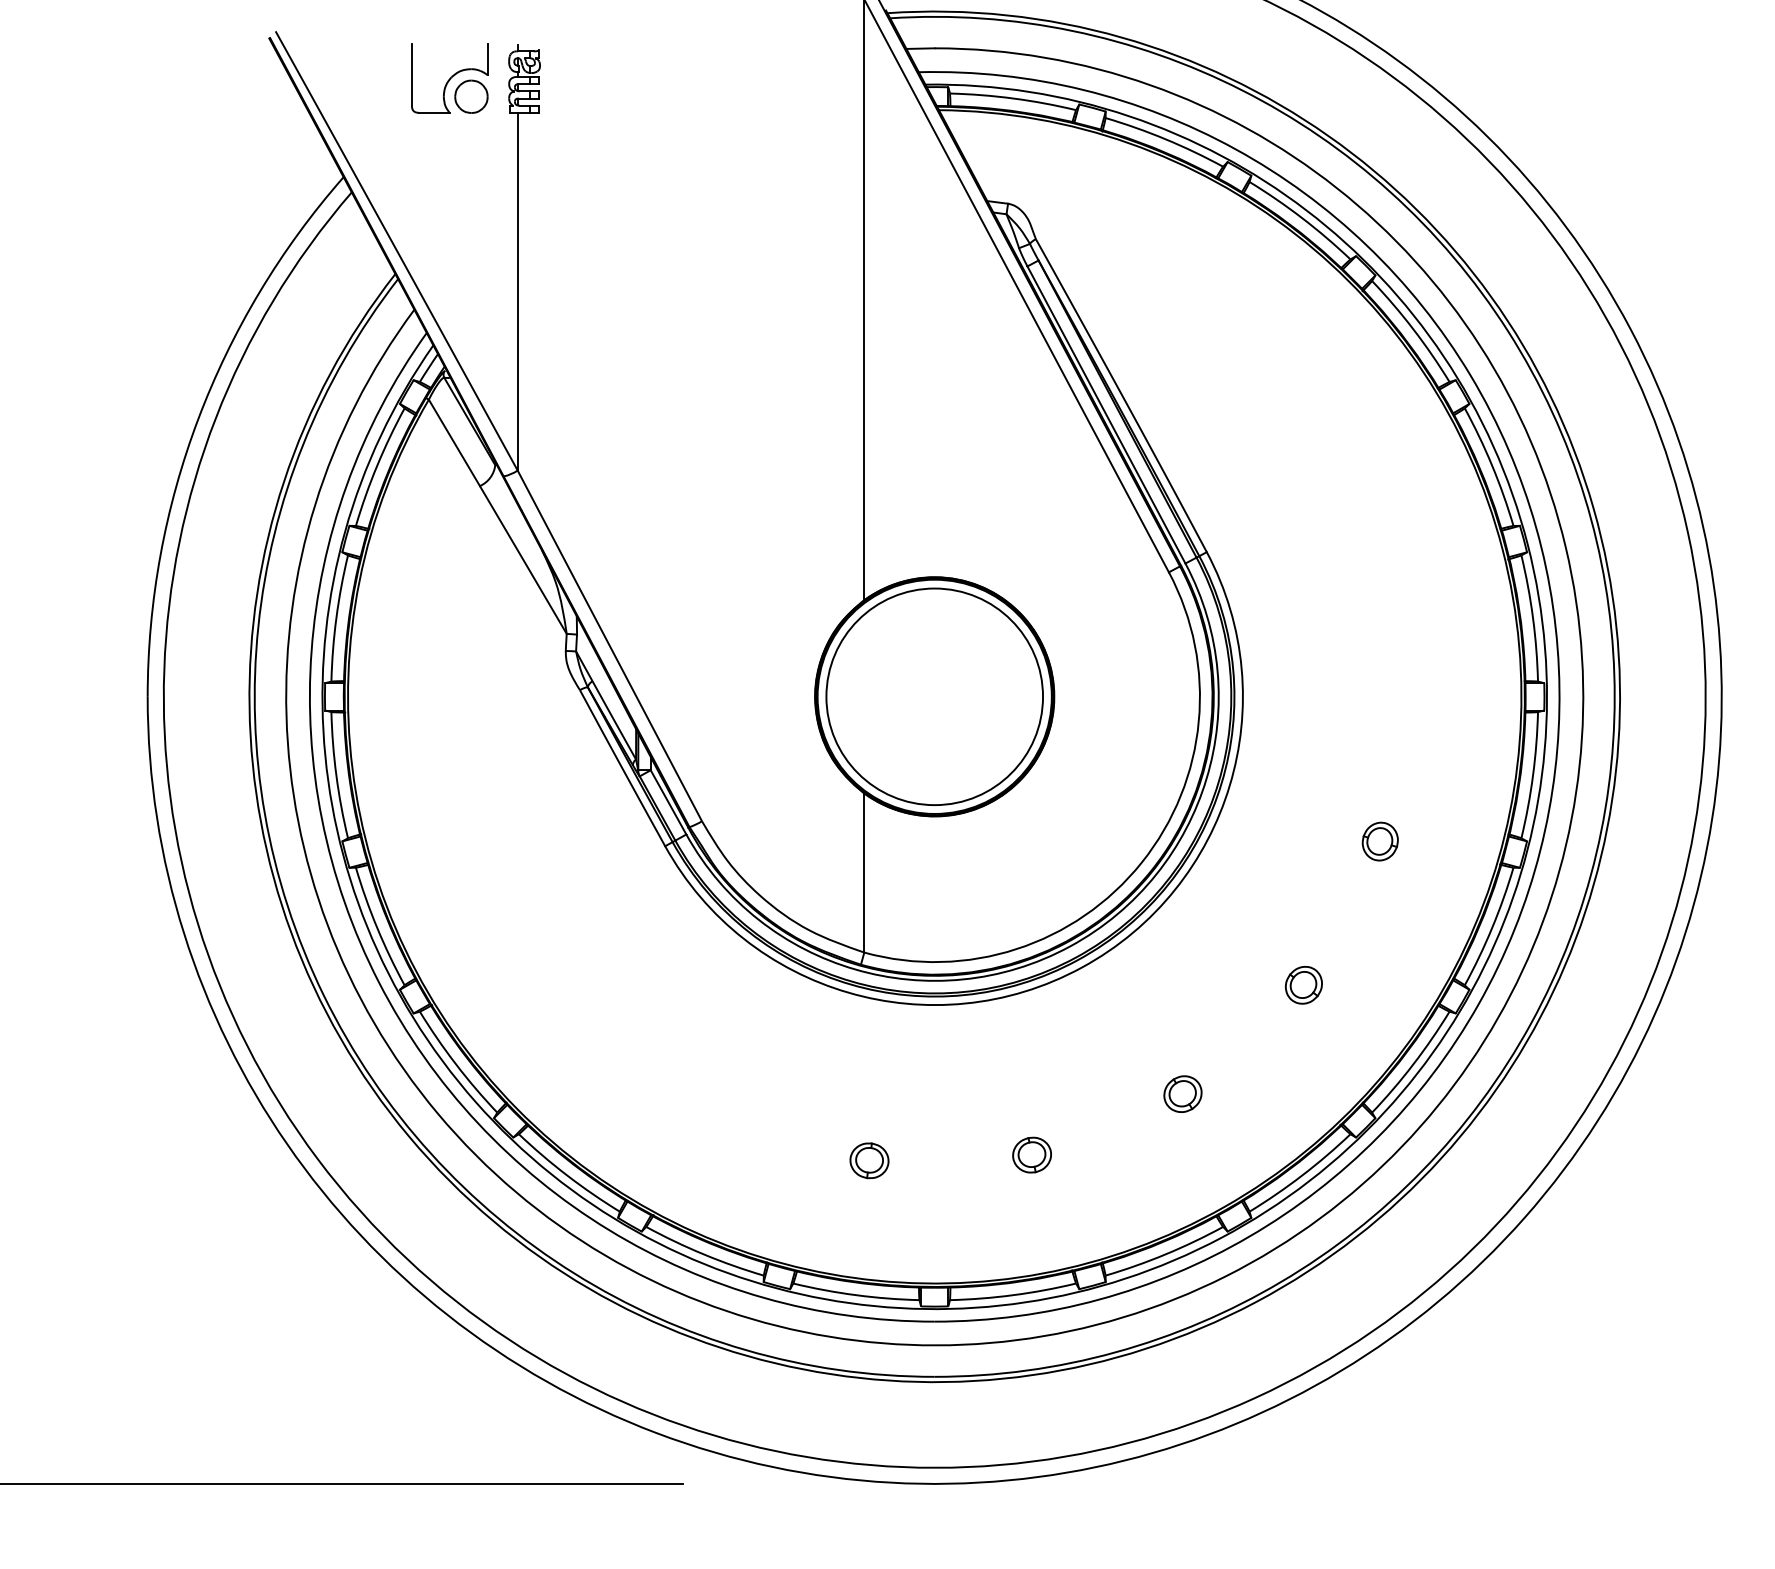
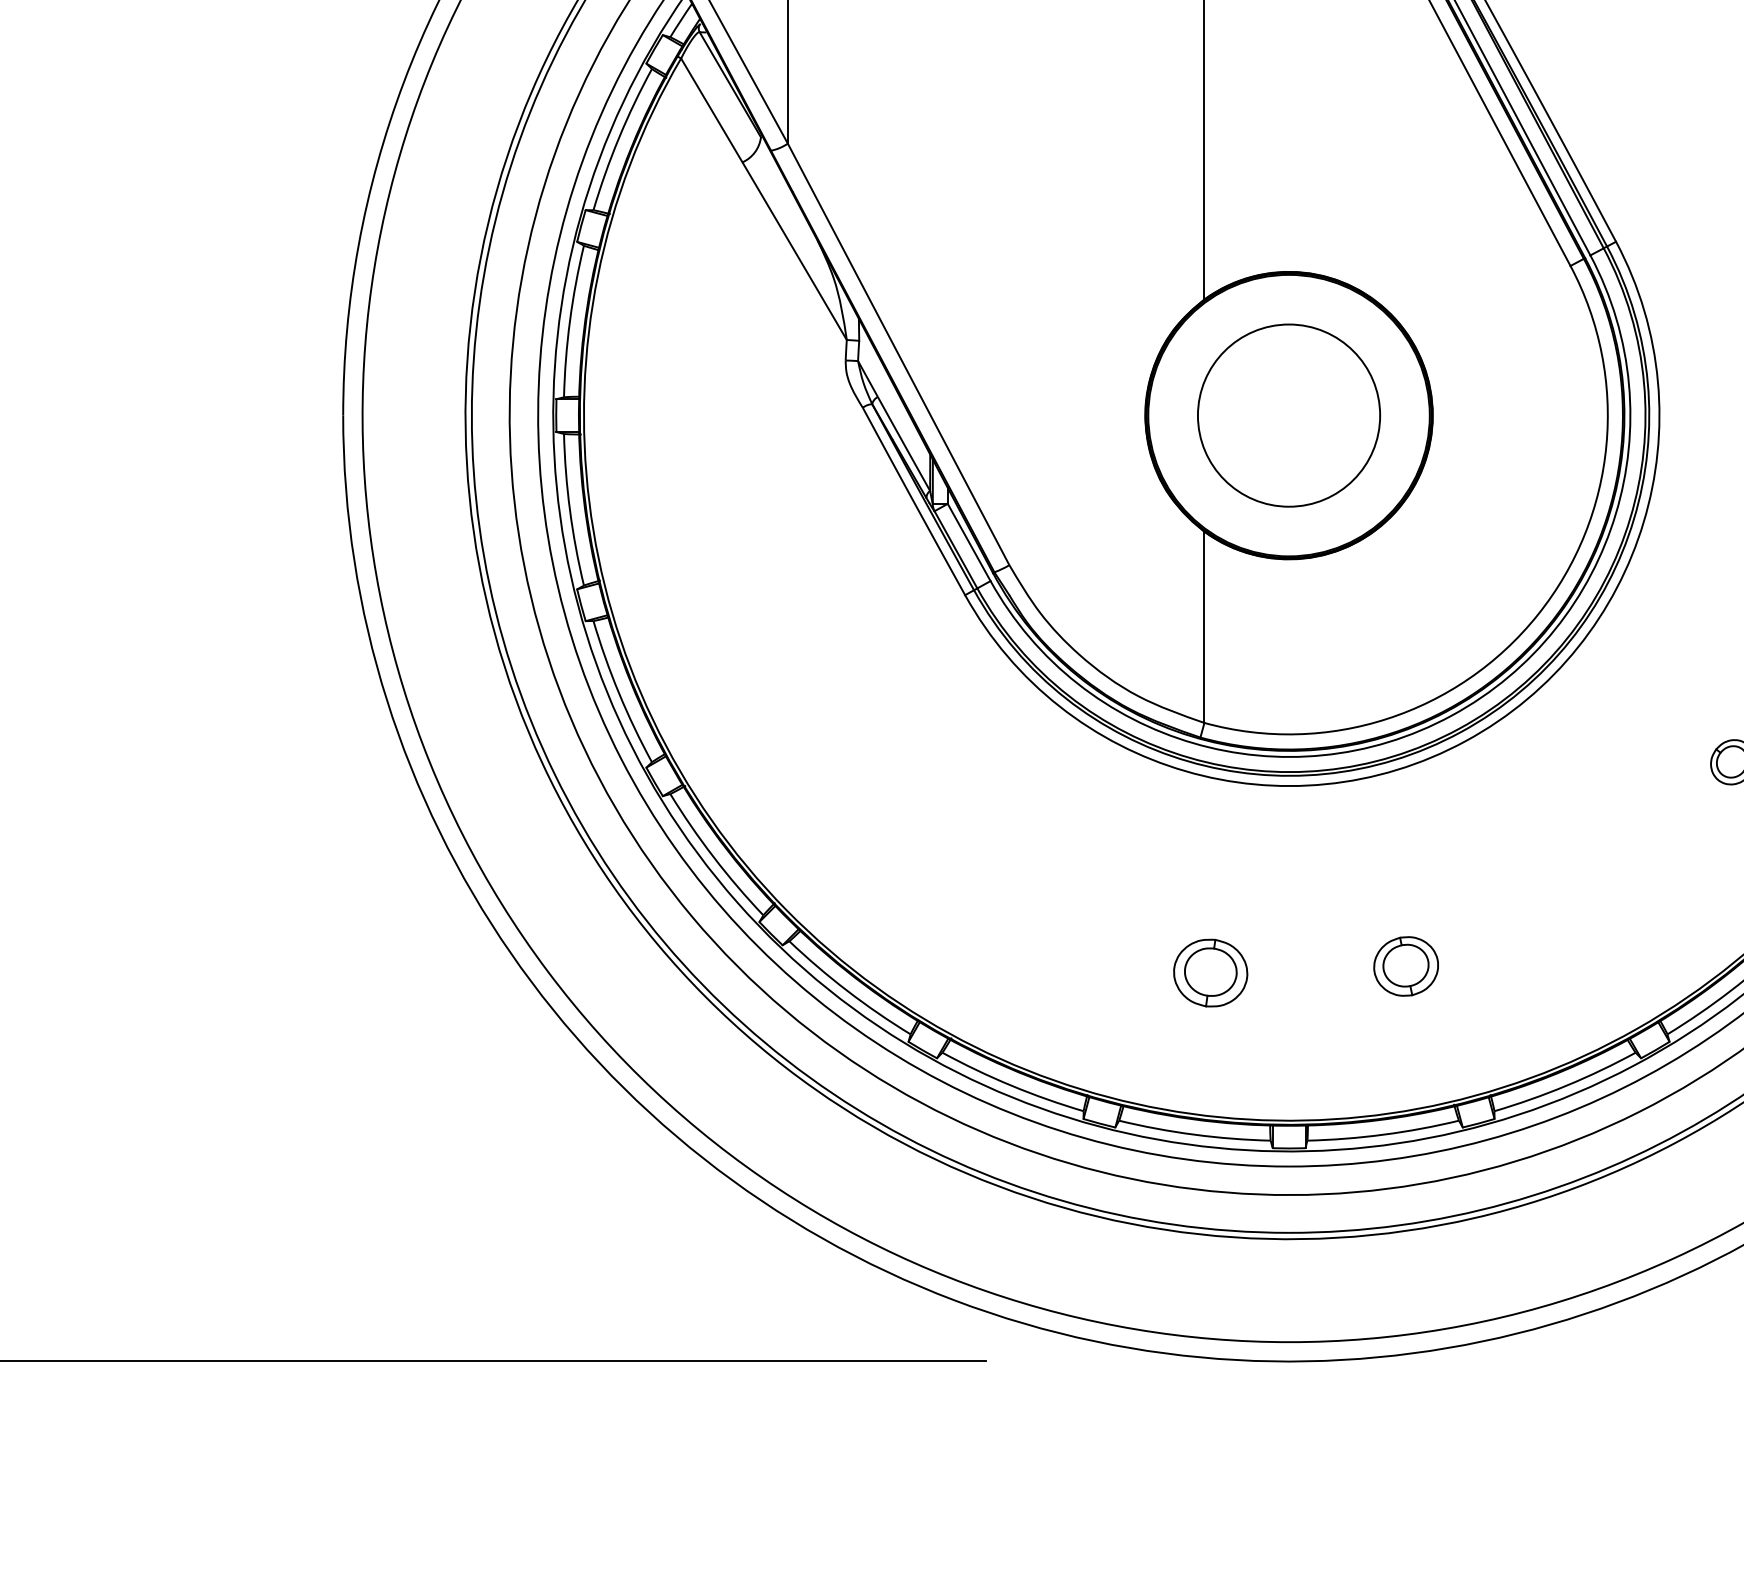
circle: (934, 696) -> (1288, 415), size x0.7
part: (1182, 1093) -> (1586, 892), removed
part: (1031, 1154) -> (1405, 965), size x1.4
part: (869, 1160) -> (1210, 972), size x1.6

